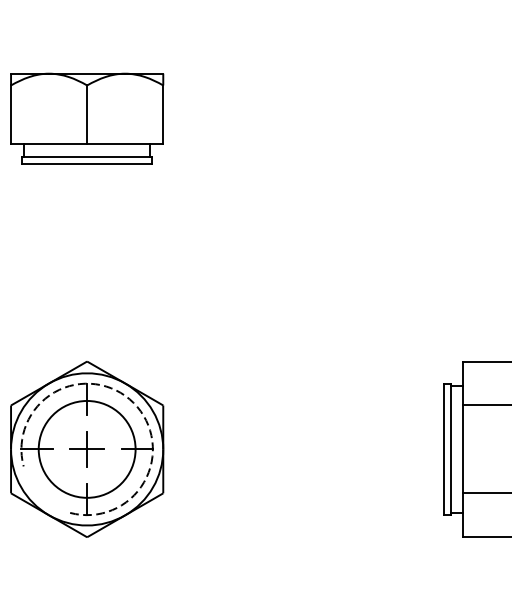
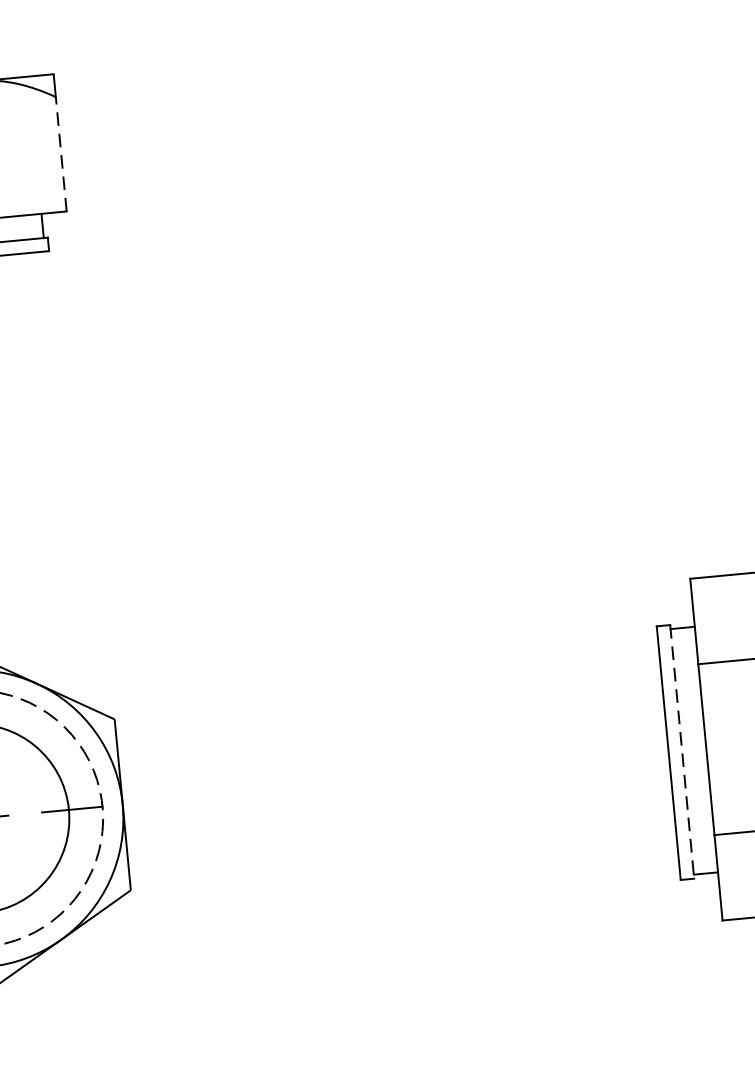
line: (163, 114) -> (61, 153), solid -> dashed
line: (450, 449) -> (681, 752), solid -> dashed

